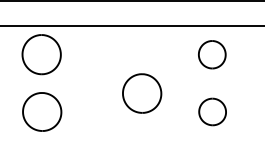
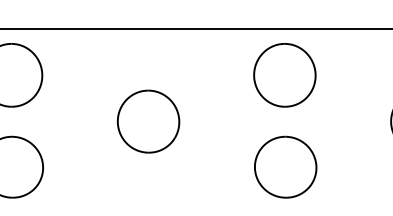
part: (212, 54) -> (285, 75), size x1.43
part: (142, 93) -> (149, 121), moved
part: (212, 111) -> (285, 166), size x1.43

